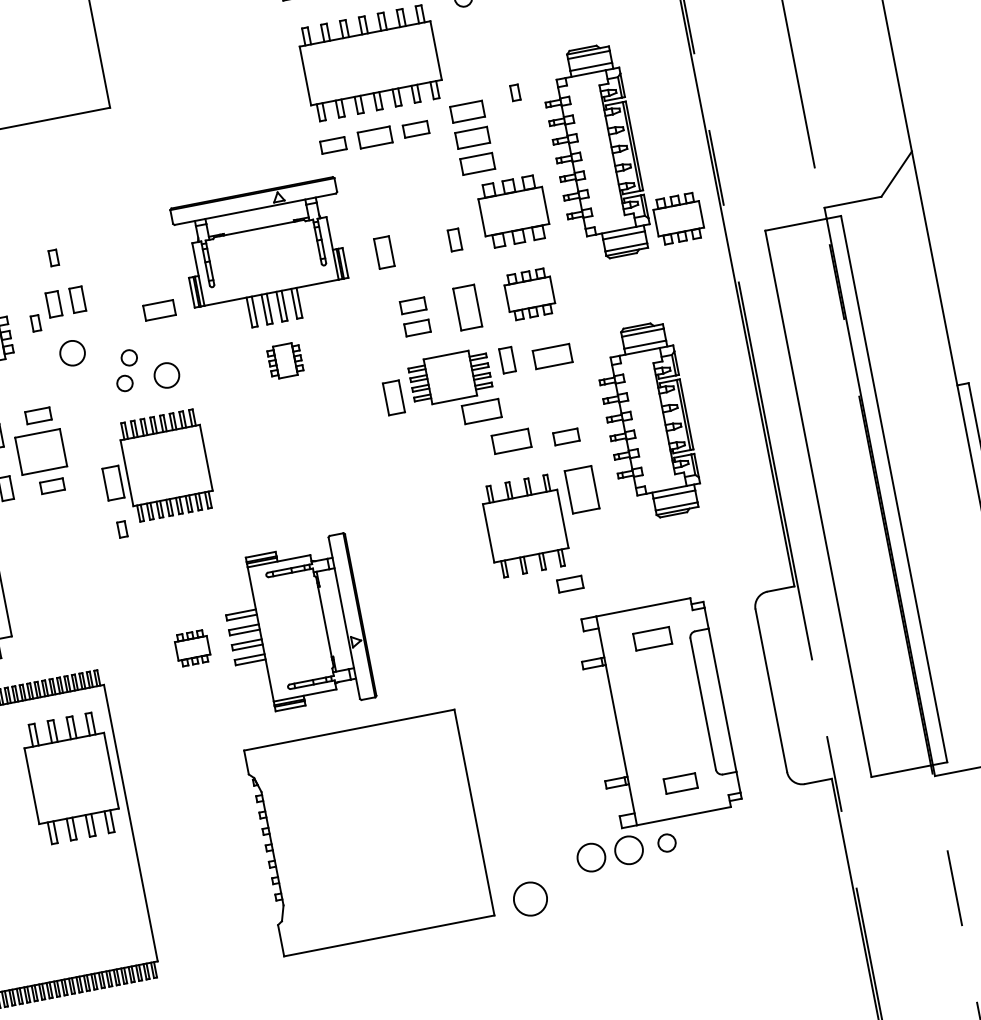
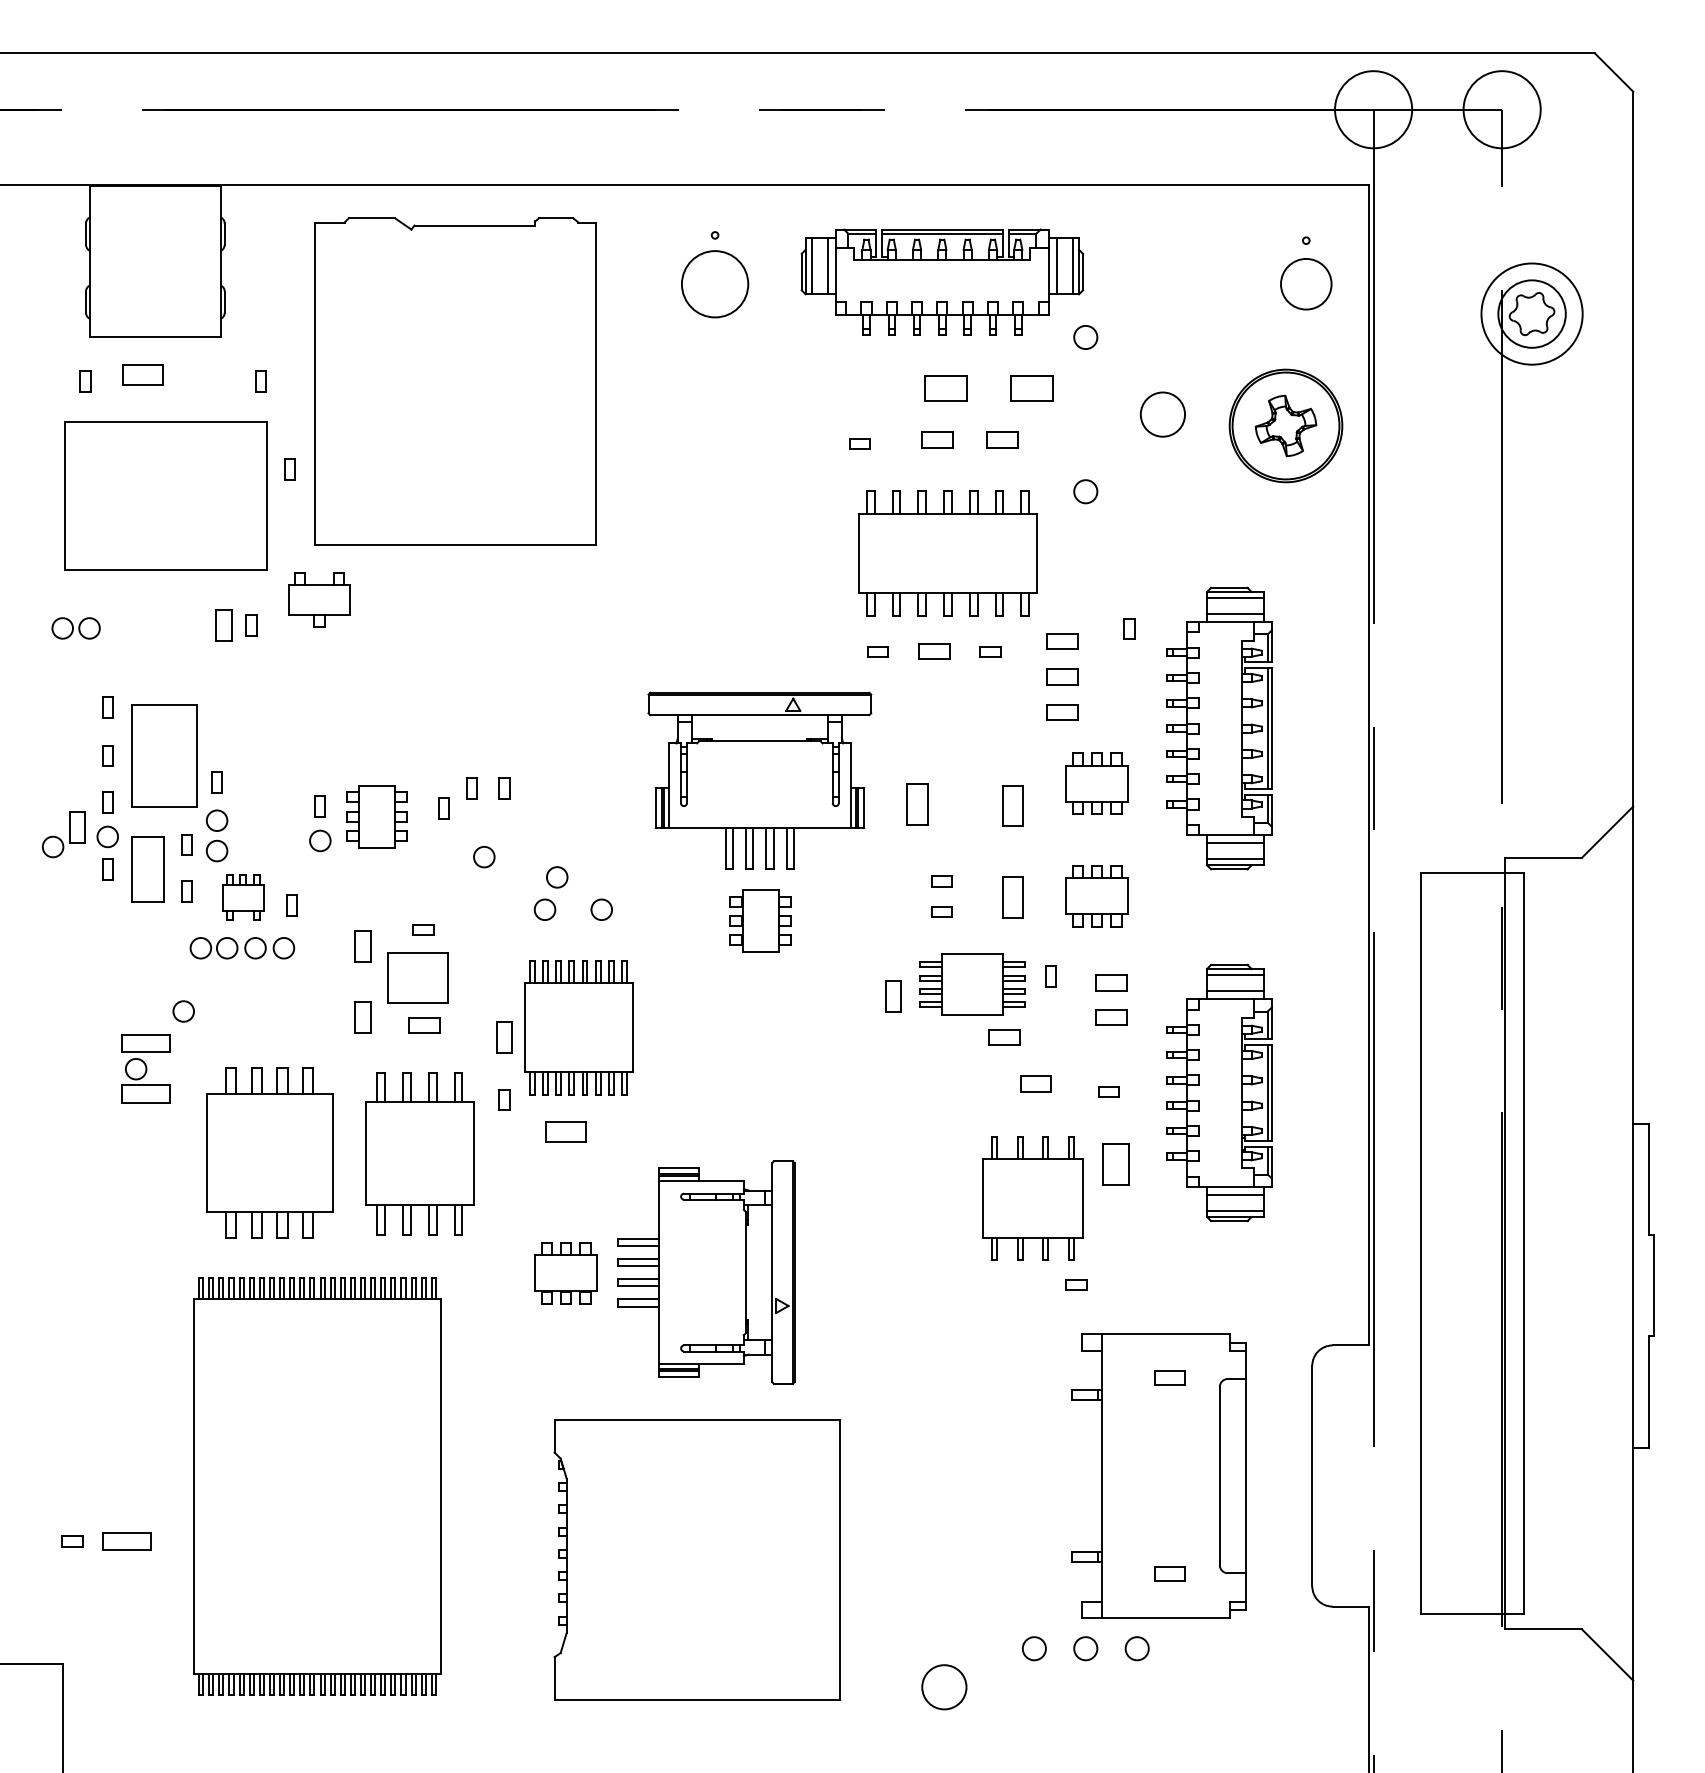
part: (467, 111) -> (1062, 641), size x0.71
part: (416, 129) -> (990, 651), size x0.62
part: (374, 137) -> (934, 651), size x0.71
part: (472, 137) -> (1062, 676), size x0.71
part: (332, 145) -> (877, 651), size x0.62
part: (477, 164) -> (1062, 712), size x0.71
part: (513, 211) -> (1096, 783), size x0.71
part: (678, 219) -> (1310, 835), removed
part: (454, 239) -> (1012, 805), size x1.43
part: (53, 258) -> (483, 727), removed
part: (77, 299) -> (504, 788), size x0.62
part: (53, 304) -> (471, 788), size x0.62
part: (413, 305) -> (941, 881), size x0.62
part: (467, 307) -> (1012, 897), size x0.71
part: (159, 310) -> (565, 1131), moved
part: (417, 327) -> (941, 911), size x0.62
circle: (72, 353) -> (484, 857), size x0.62
part: (552, 355) -> (1111, 982), size x0.62
part: (285, 360) -> (760, 920), size x1.43
part: (506, 360) -> (1050, 976), size x0.62
circle: (166, 375) -> (601, 909), size x0.62
part: (557, 381) -> (1111, 1017), added
part: (394, 397) -> (893, 996), size x0.71
part: (481, 411) -> (1004, 1037), size x0.62
part: (38, 415) -> (423, 929), size x0.62
part: (566, 436) -> (1108, 1091), size x0.62
part: (511, 441) -> (1035, 1083), size x0.62
part: (113, 483) -> (504, 1037), size x0.71
part: (581, 489) -> (1115, 1164), size x0.71
part: (570, 583) -> (1076, 1284), size x0.62
part: (652, 638) -> (1169, 1377), size x0.62
part: (192, 648) -> (565, 1273), size x1.43
part: (71, 778) -> (419, 1153), moved
part: (680, 783) -> (1169, 1573), size x0.71
part: (368, 832) -> (696, 1559), moved
circle: (628, 850) -> (1085, 1648), size x0.62
circle: (590, 857) -> (1033, 1648), size x0.62

